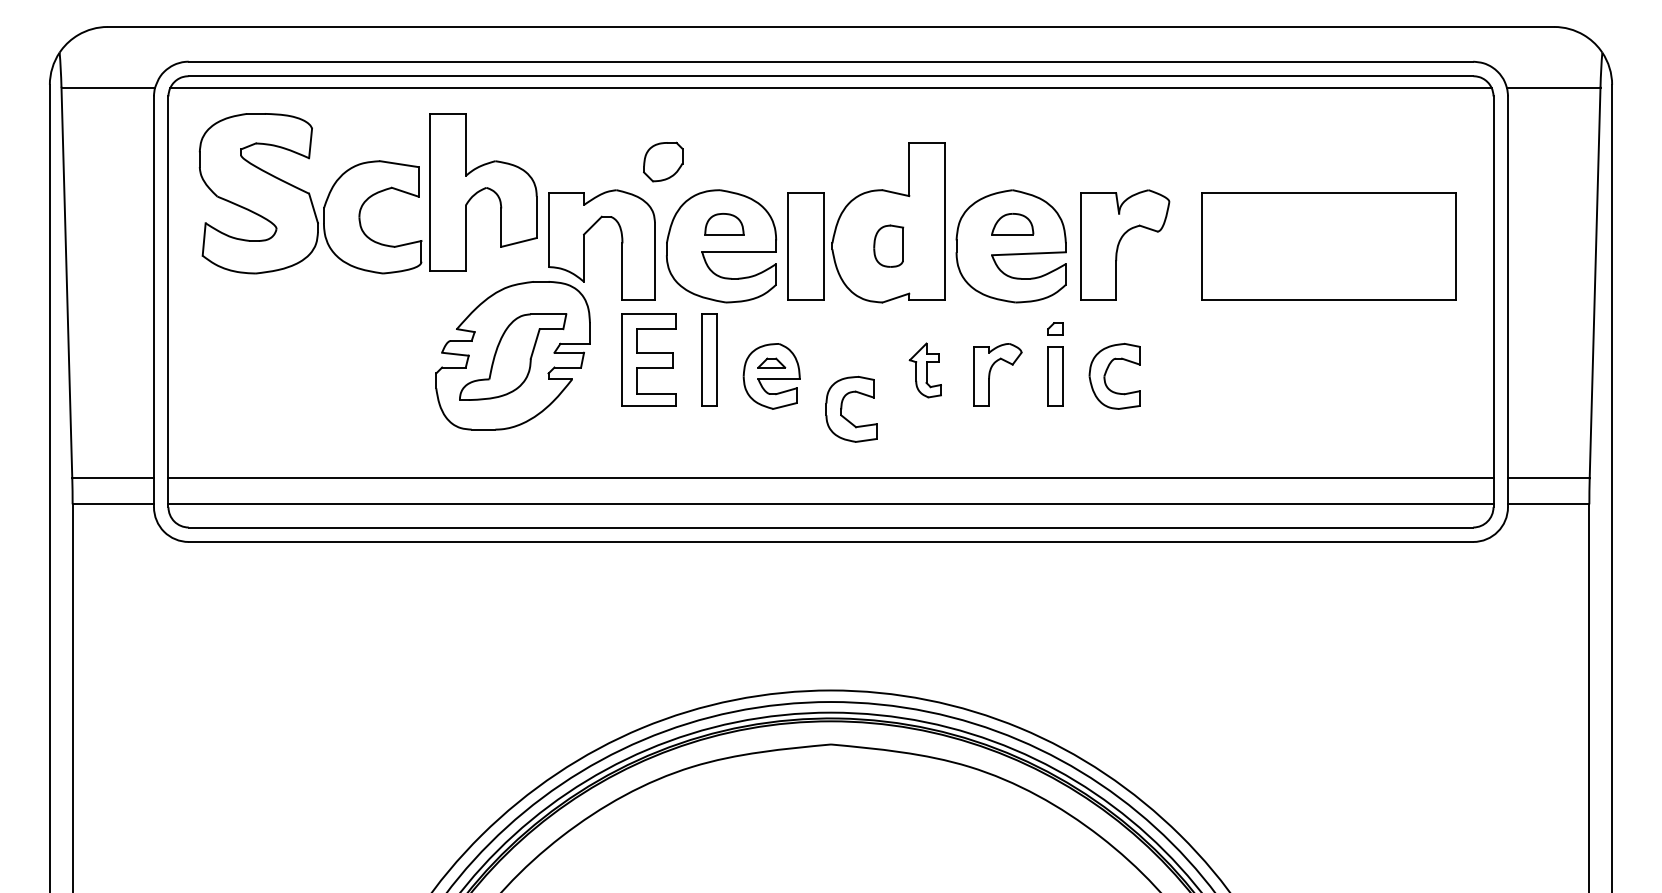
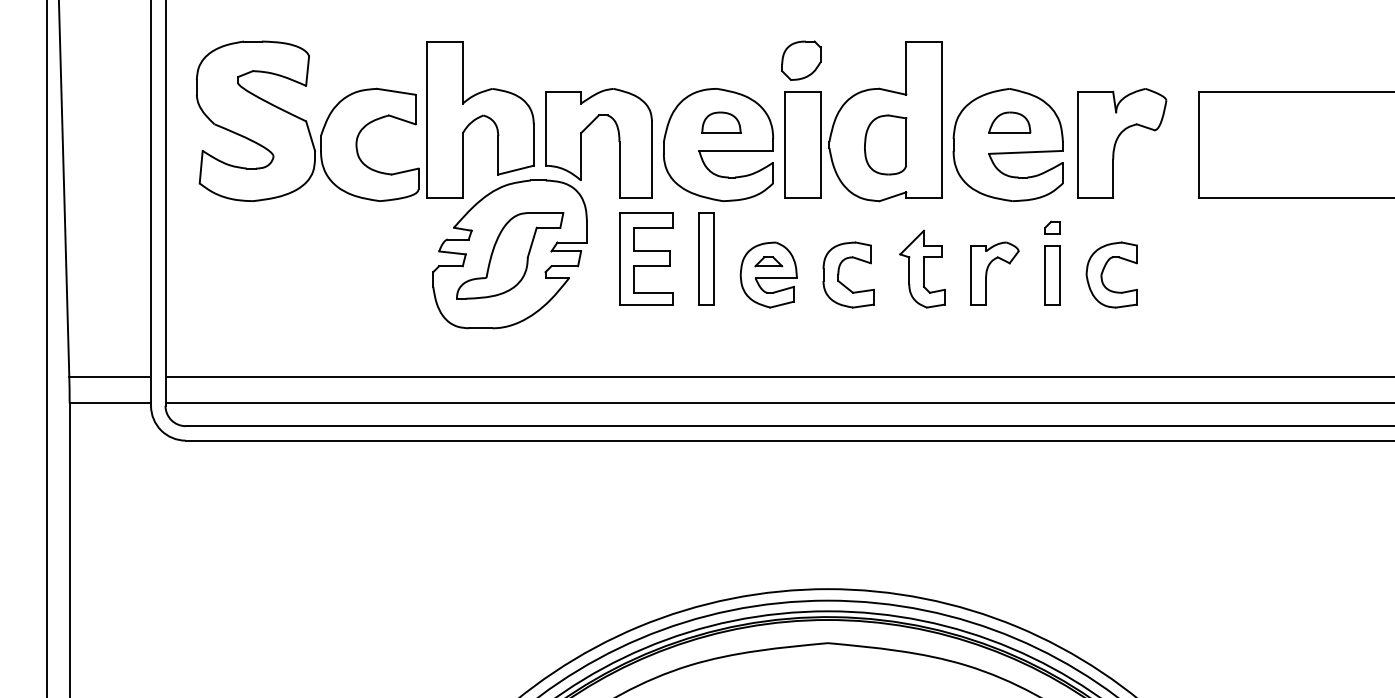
part: (663, 161) -> (801, 60), moved
part: (367, 193) -> (364, 121), moved
part: (888, 245) -> (885, 144), size x1.43
part: (925, 370) -> (922, 269), size x1.43
part: (842, 408) -> (839, 274), moved

